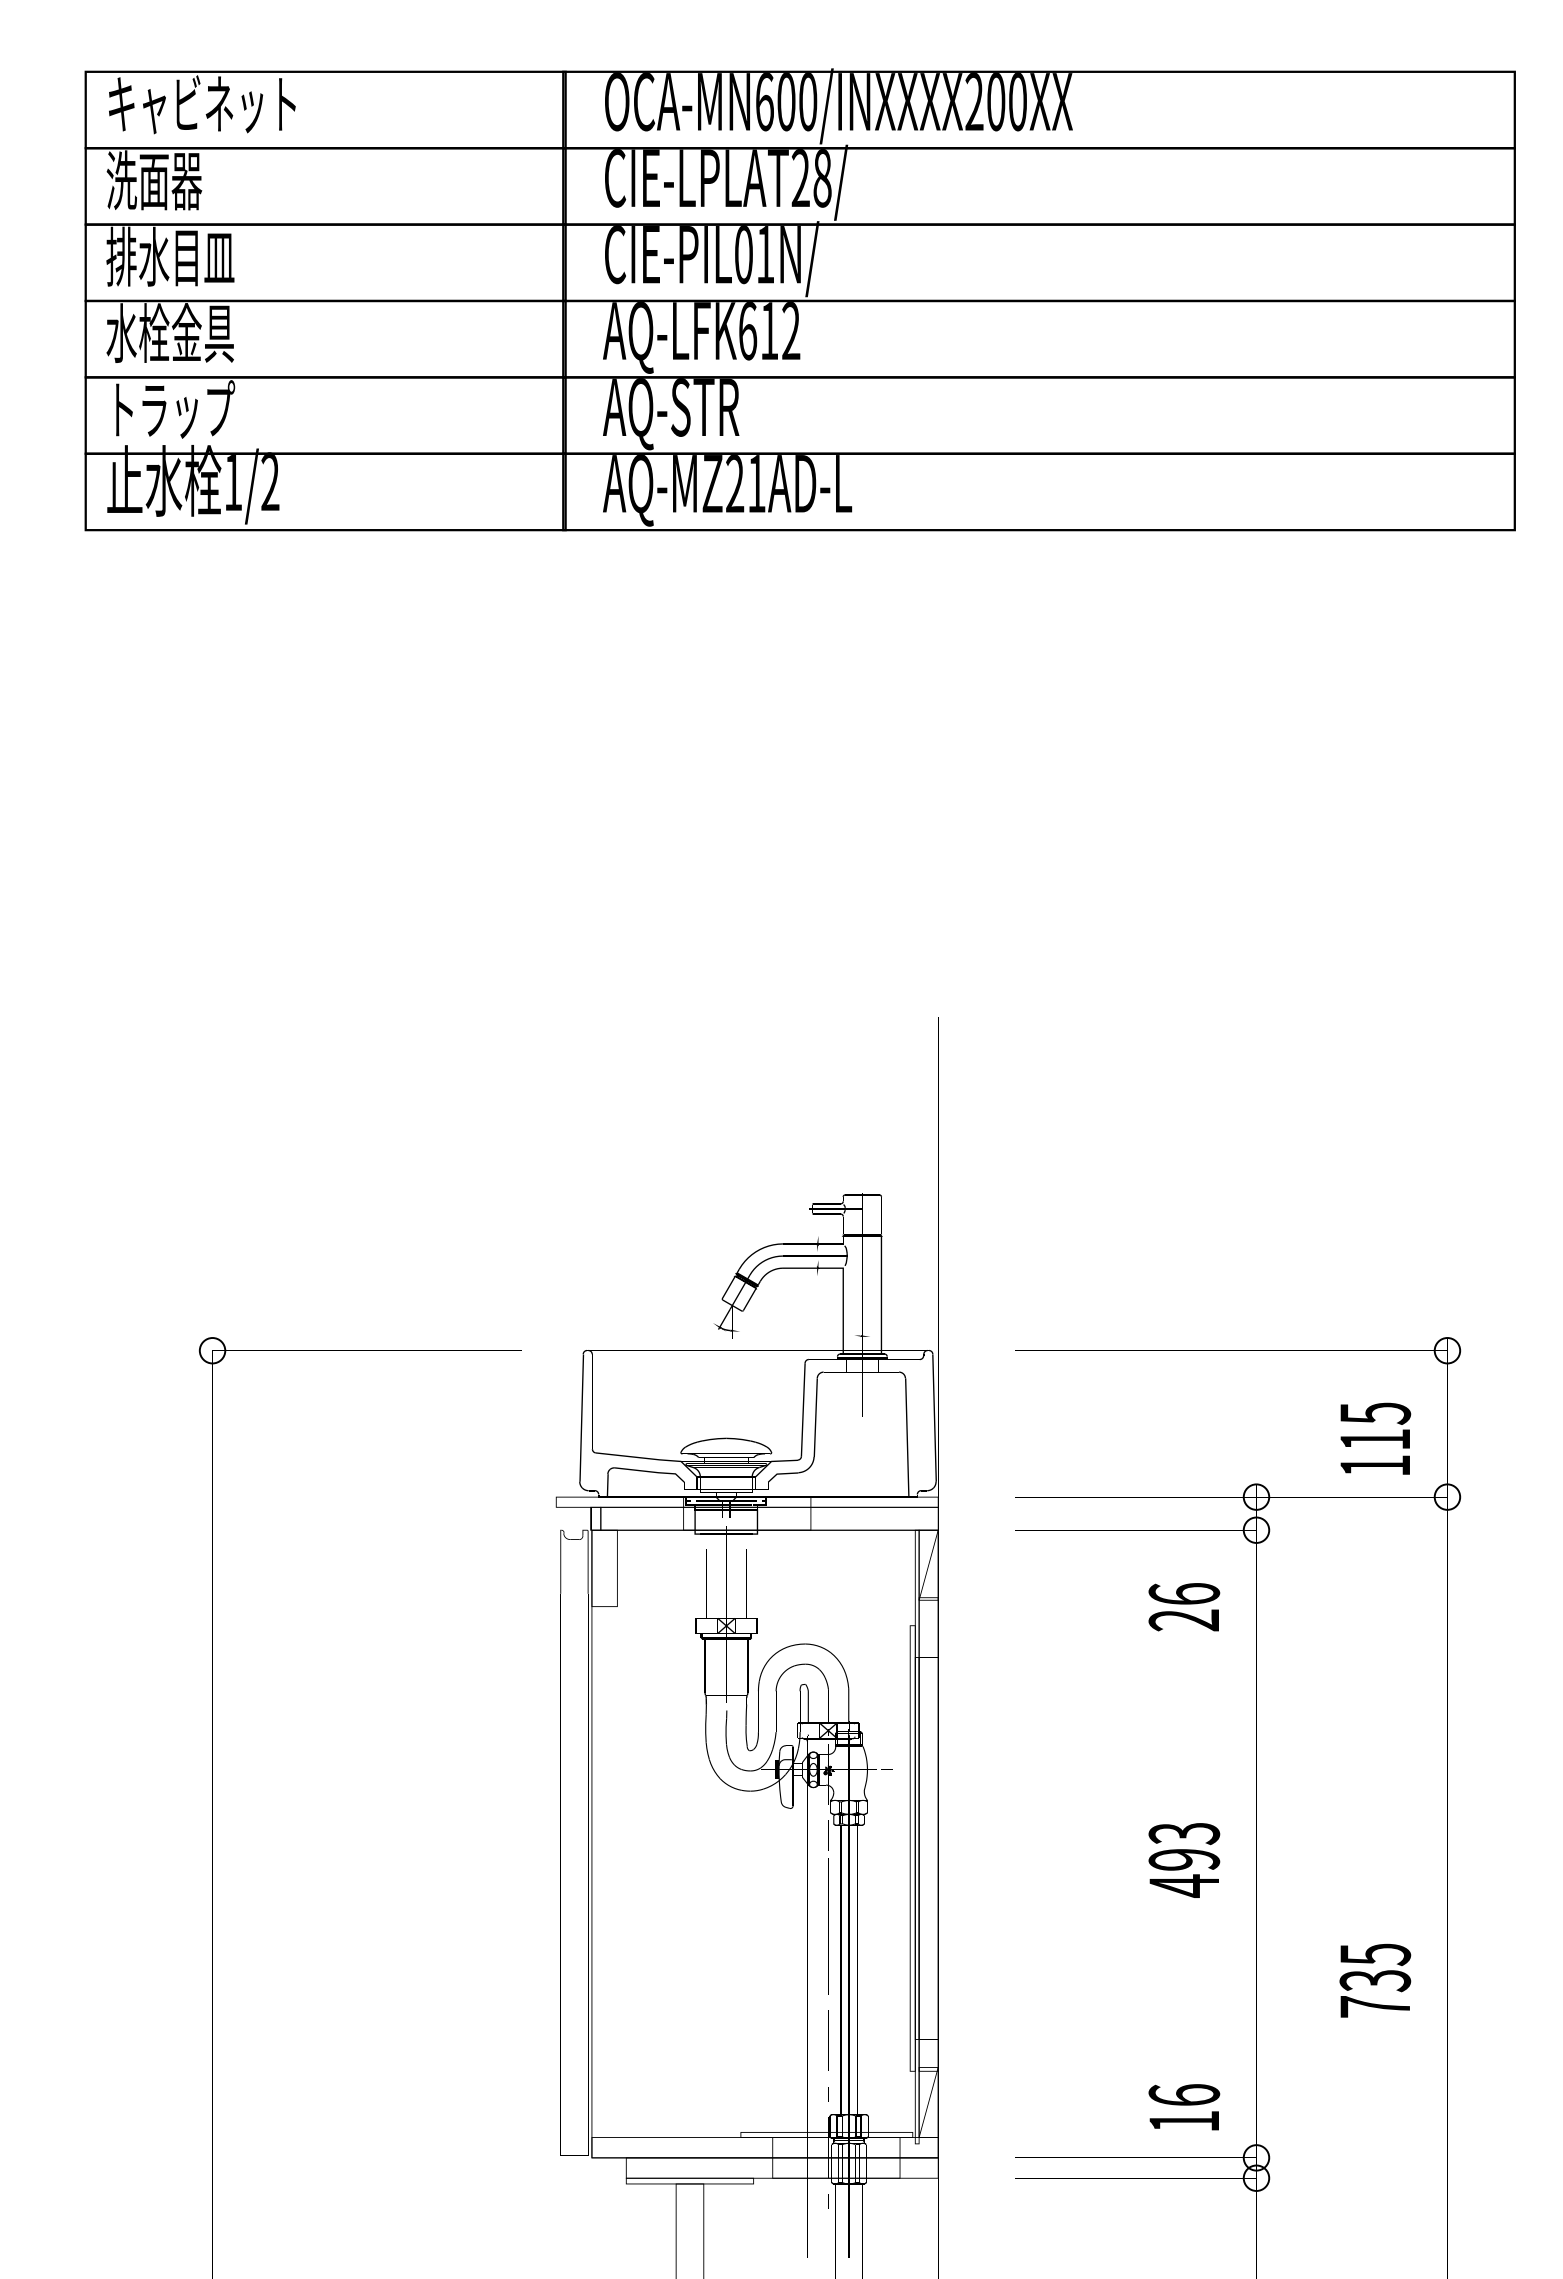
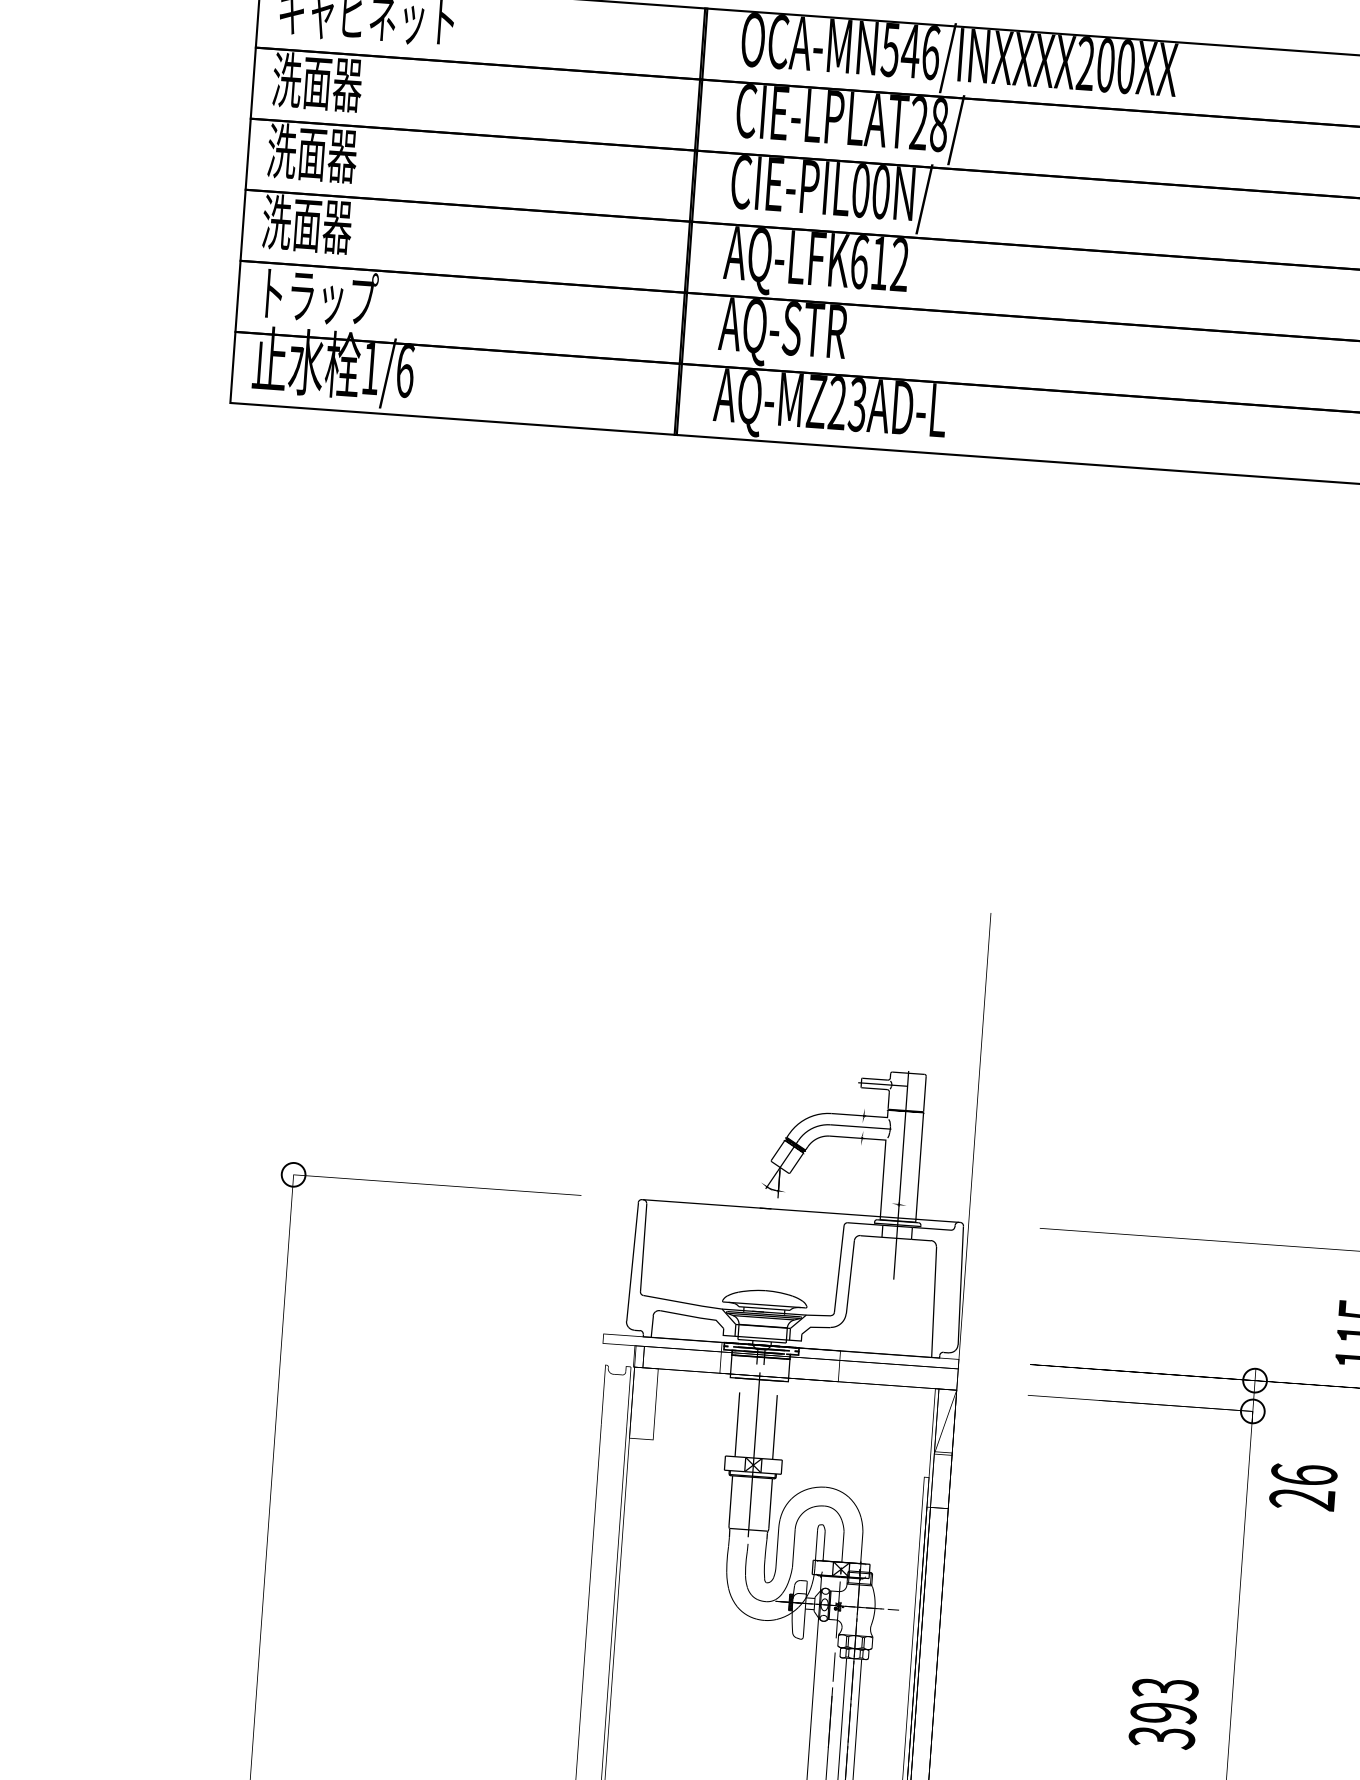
text: (786, 102) -> (910, 51), OCA-MN600/INXXXX200XX -> OCA-MN546/INXXXX200XX
text: (765, 255) -> (881, 192), CIE-PIL01N/ -> CIE-PIL00N/
text: (170, 256) -> (327, 154), 排水目皿 -> 洗面器
text: (169, 333) -> (321, 225), 水栓金具 -> 洗面器
text: (270, 481) -> (405, 370), 1/2 -> 1/6
text: (756, 484) -> (857, 405), AQ-MZ21AD-L -> AQ-MZ23AD-L
text: (1184, 1607) -> (1303, 1487), moved
text: (1184, 1885) -> (1162, 1737), 493 -> 393

